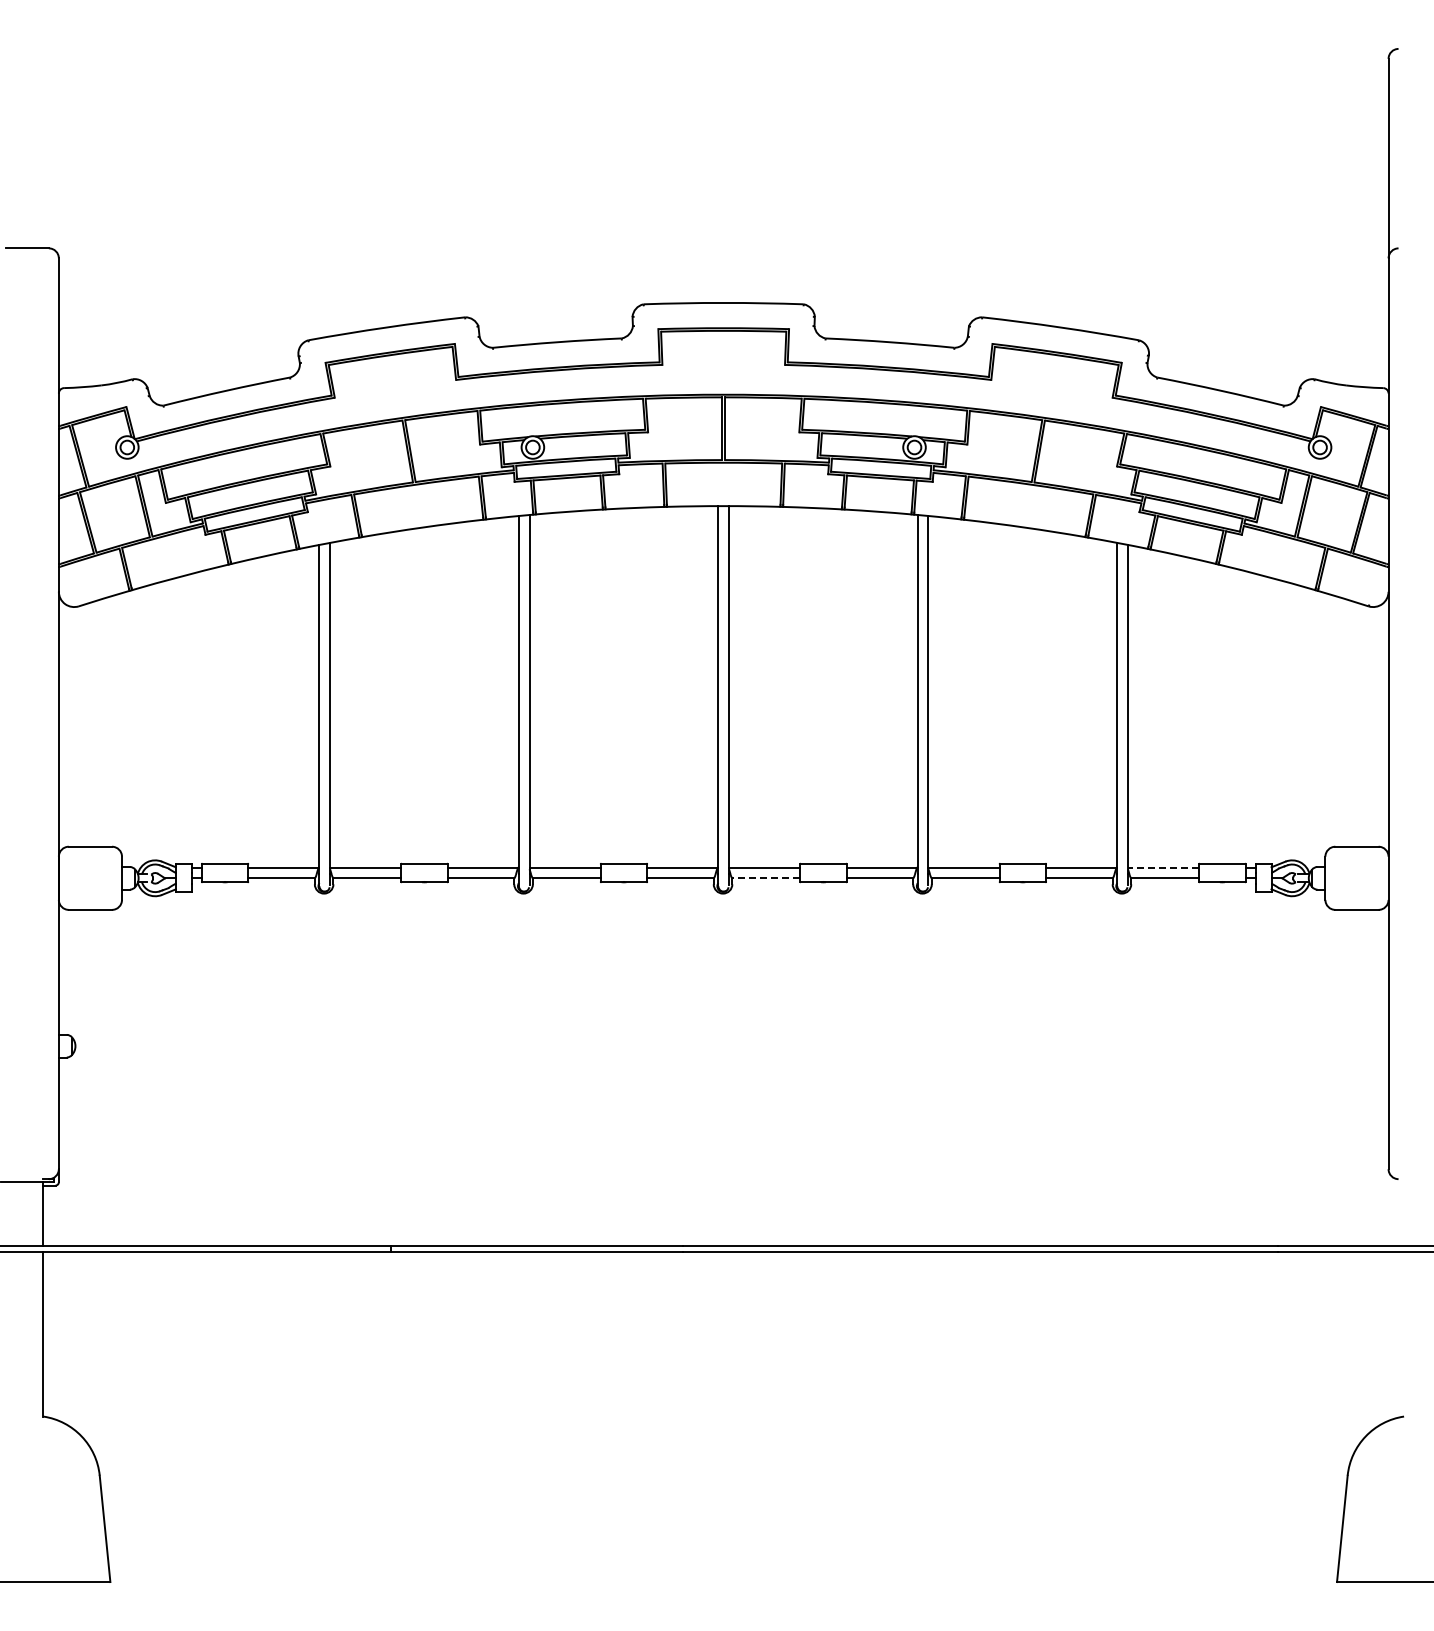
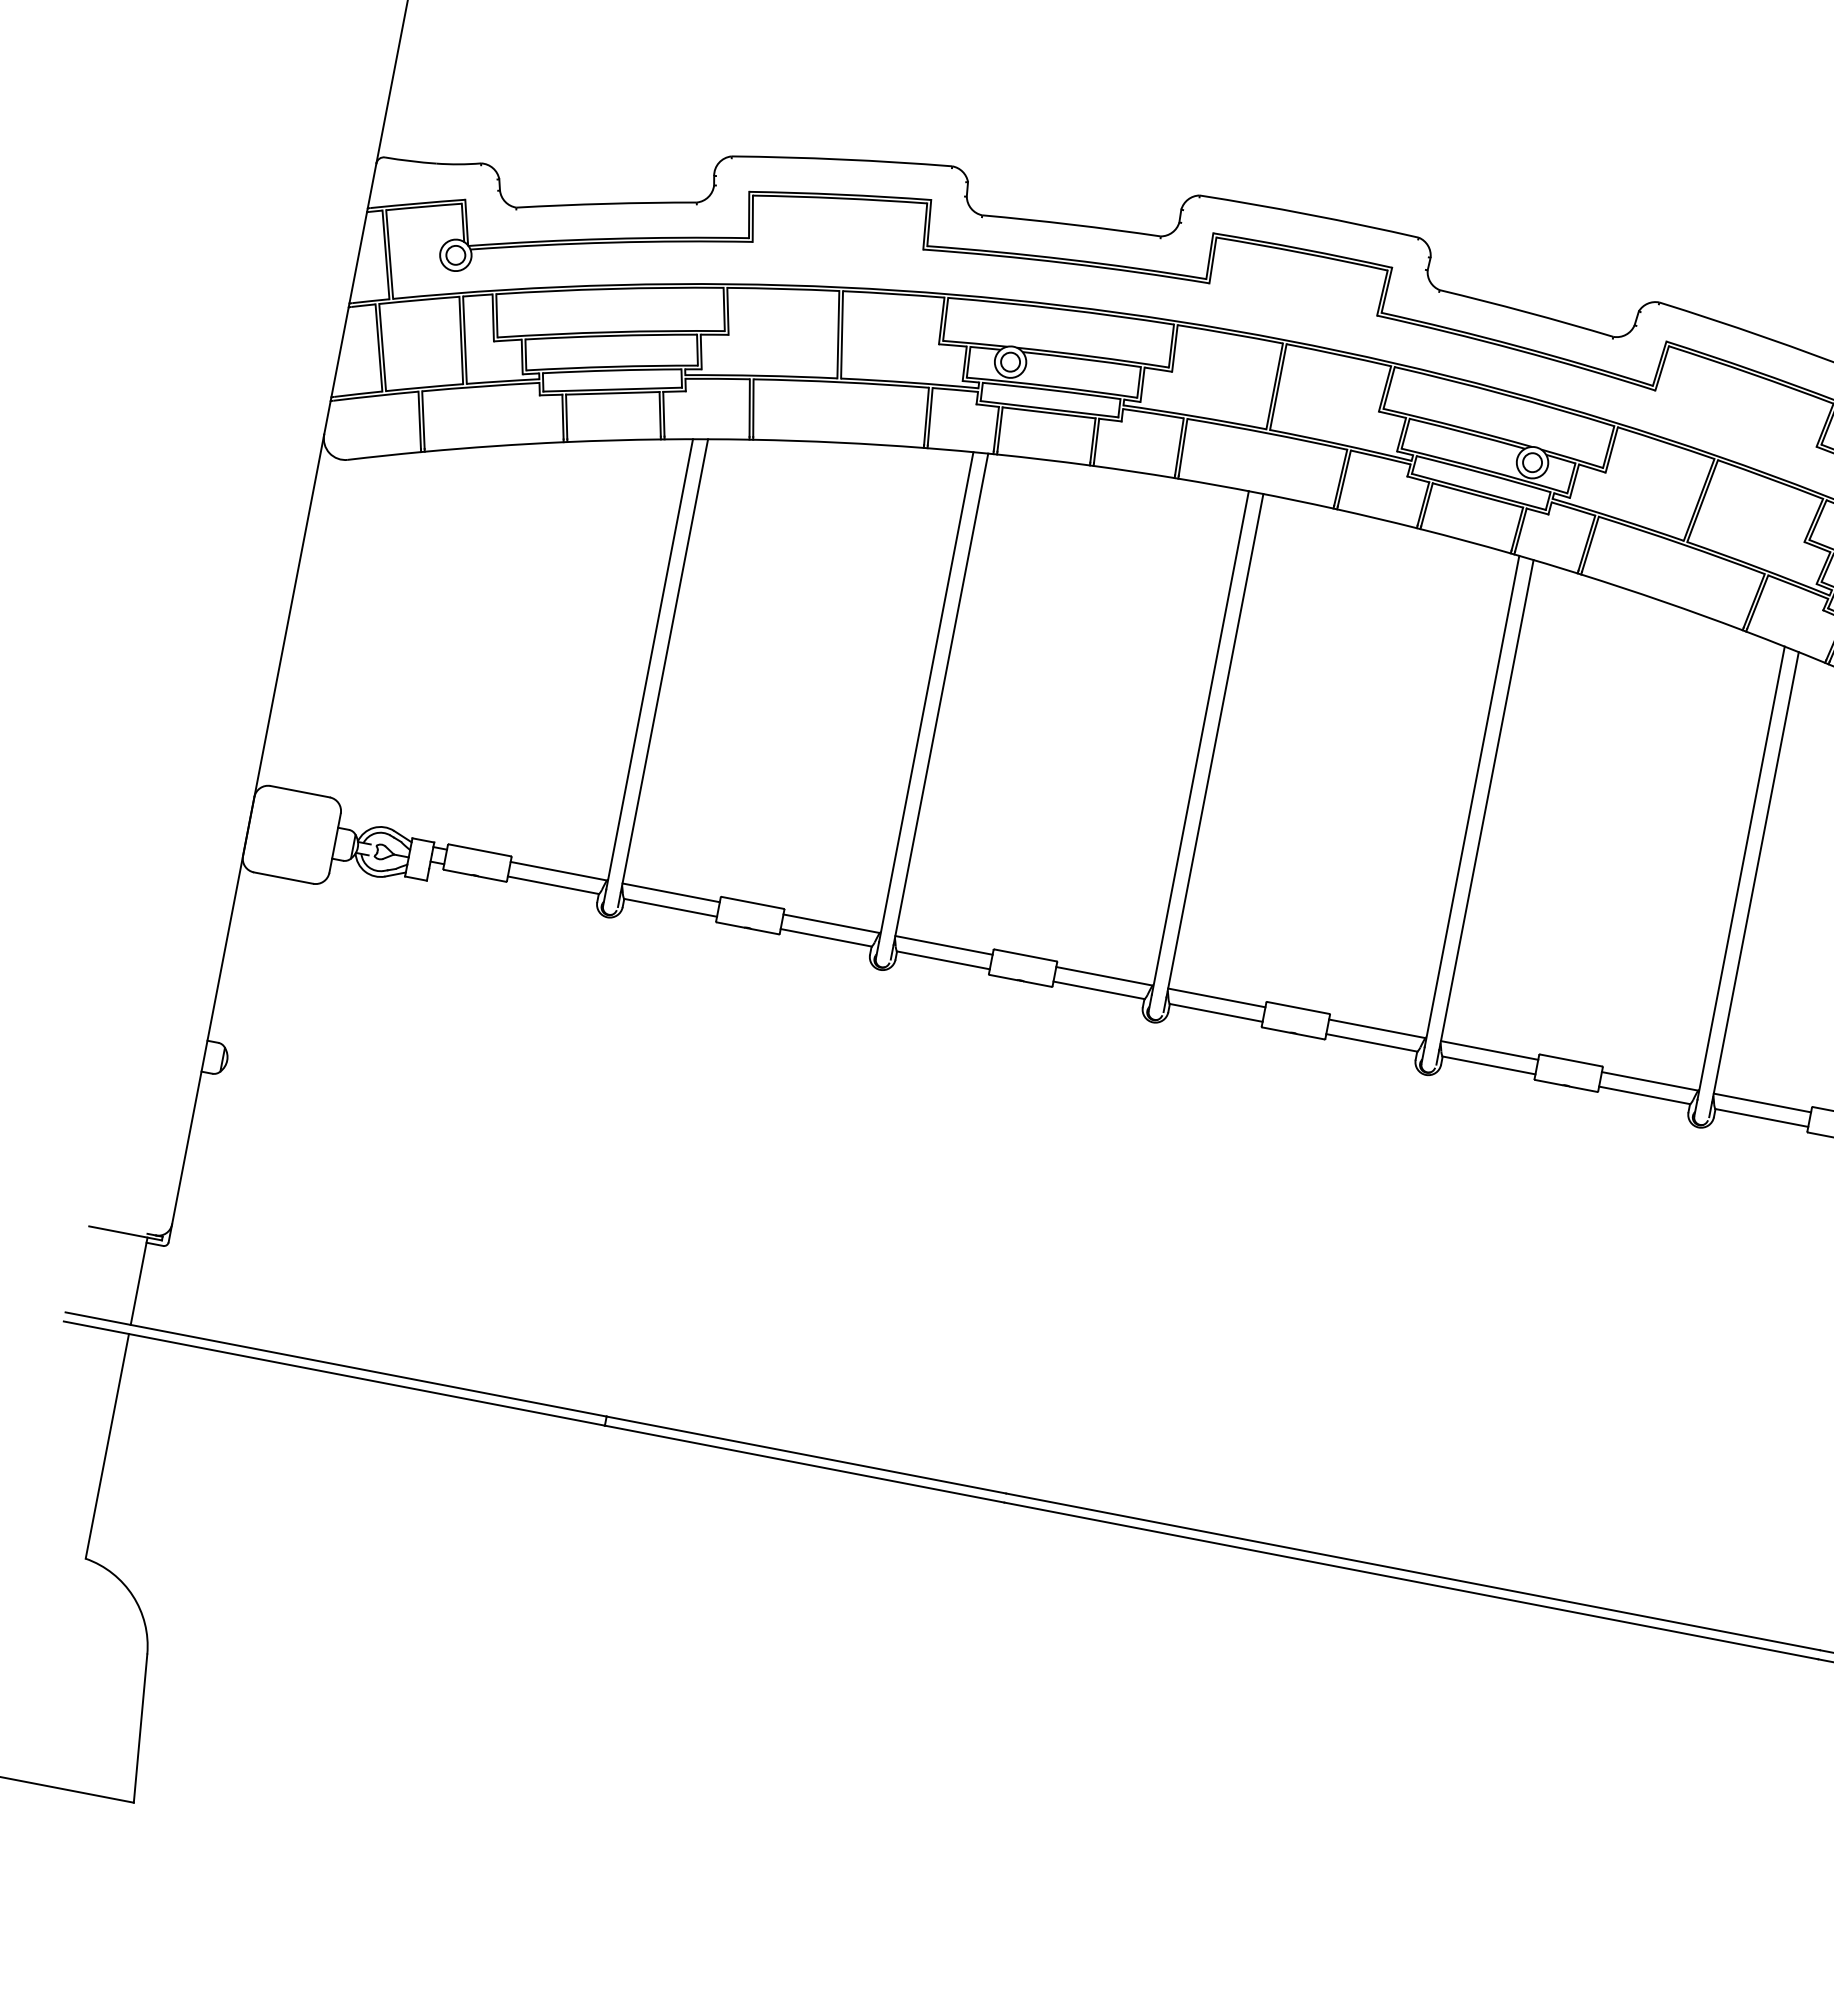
line: (1163, 867) -> (1762, 1102), dashed -> solid
line: (765, 878) -> (1215, 1012), dashed -> solid

